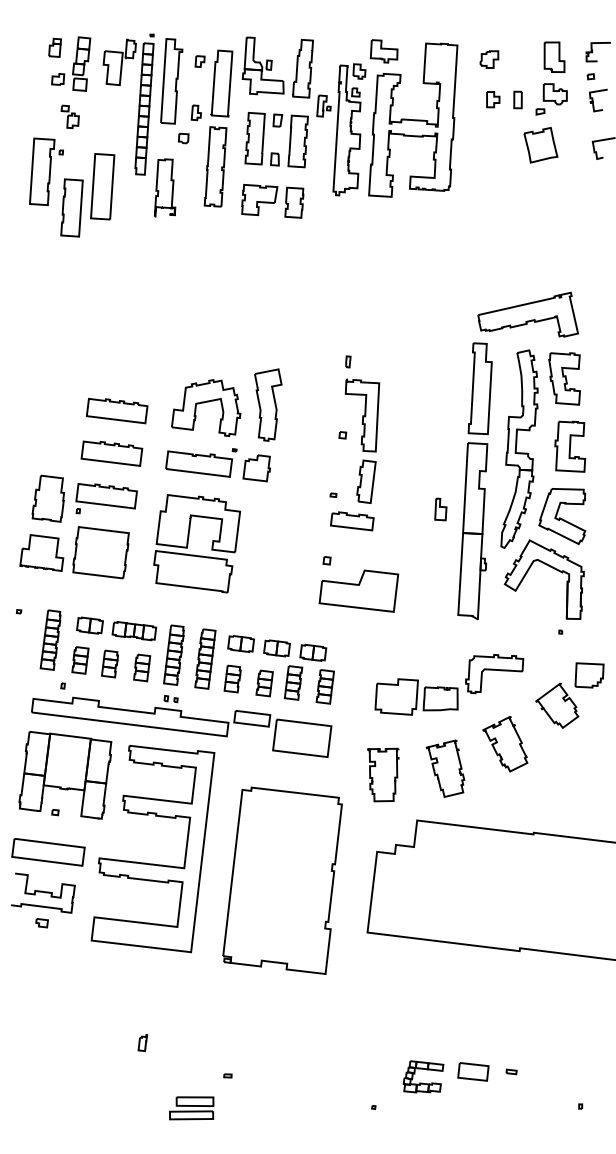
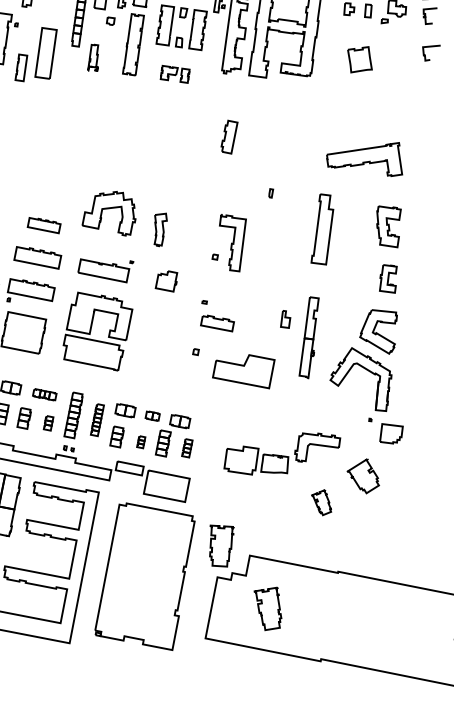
part: (540, 145) -> (359, 59), moved
part: (165, 187) -> (94, 57), size x0.6
part: (272, 201) -> (174, 74), size x0.6
part: (71, 207) -> (21, 67), size x0.6
part: (527, 314) -> (364, 157), moved
part: (348, 361) -> (271, 193), moved
part: (268, 404) -> (160, 229), size x0.6
part: (206, 407) -> (110, 212), moved
part: (116, 410) -> (43, 225), size x0.7
part: (570, 446) -> (388, 278), size x0.7
part: (519, 448) -> (349, 277), removed
part: (256, 468) -> (166, 281), moved
part: (366, 481) -> (229, 136), moved
part: (472, 530) -> (308, 337), size x0.6
part: (358, 590) -> (243, 370), moved
part: (134, 631) -> (44, 395), size x0.7
part: (276, 648) -> (152, 416), size x0.7
part: (205, 658) -> (97, 419), size x0.7
part: (142, 667) -> (48, 422), size x0.7
part: (589, 675) -> (391, 434), moved
part: (264, 683) -> (141, 442), size x0.6
part: (324, 686) -> (186, 447), size x0.7
part: (505, 744) -> (321, 502), size x0.6
part: (445, 768) -> (267, 608), moved
part: (383, 774) -> (220, 545), moved
part: (282, 880) -> (144, 576), moved

